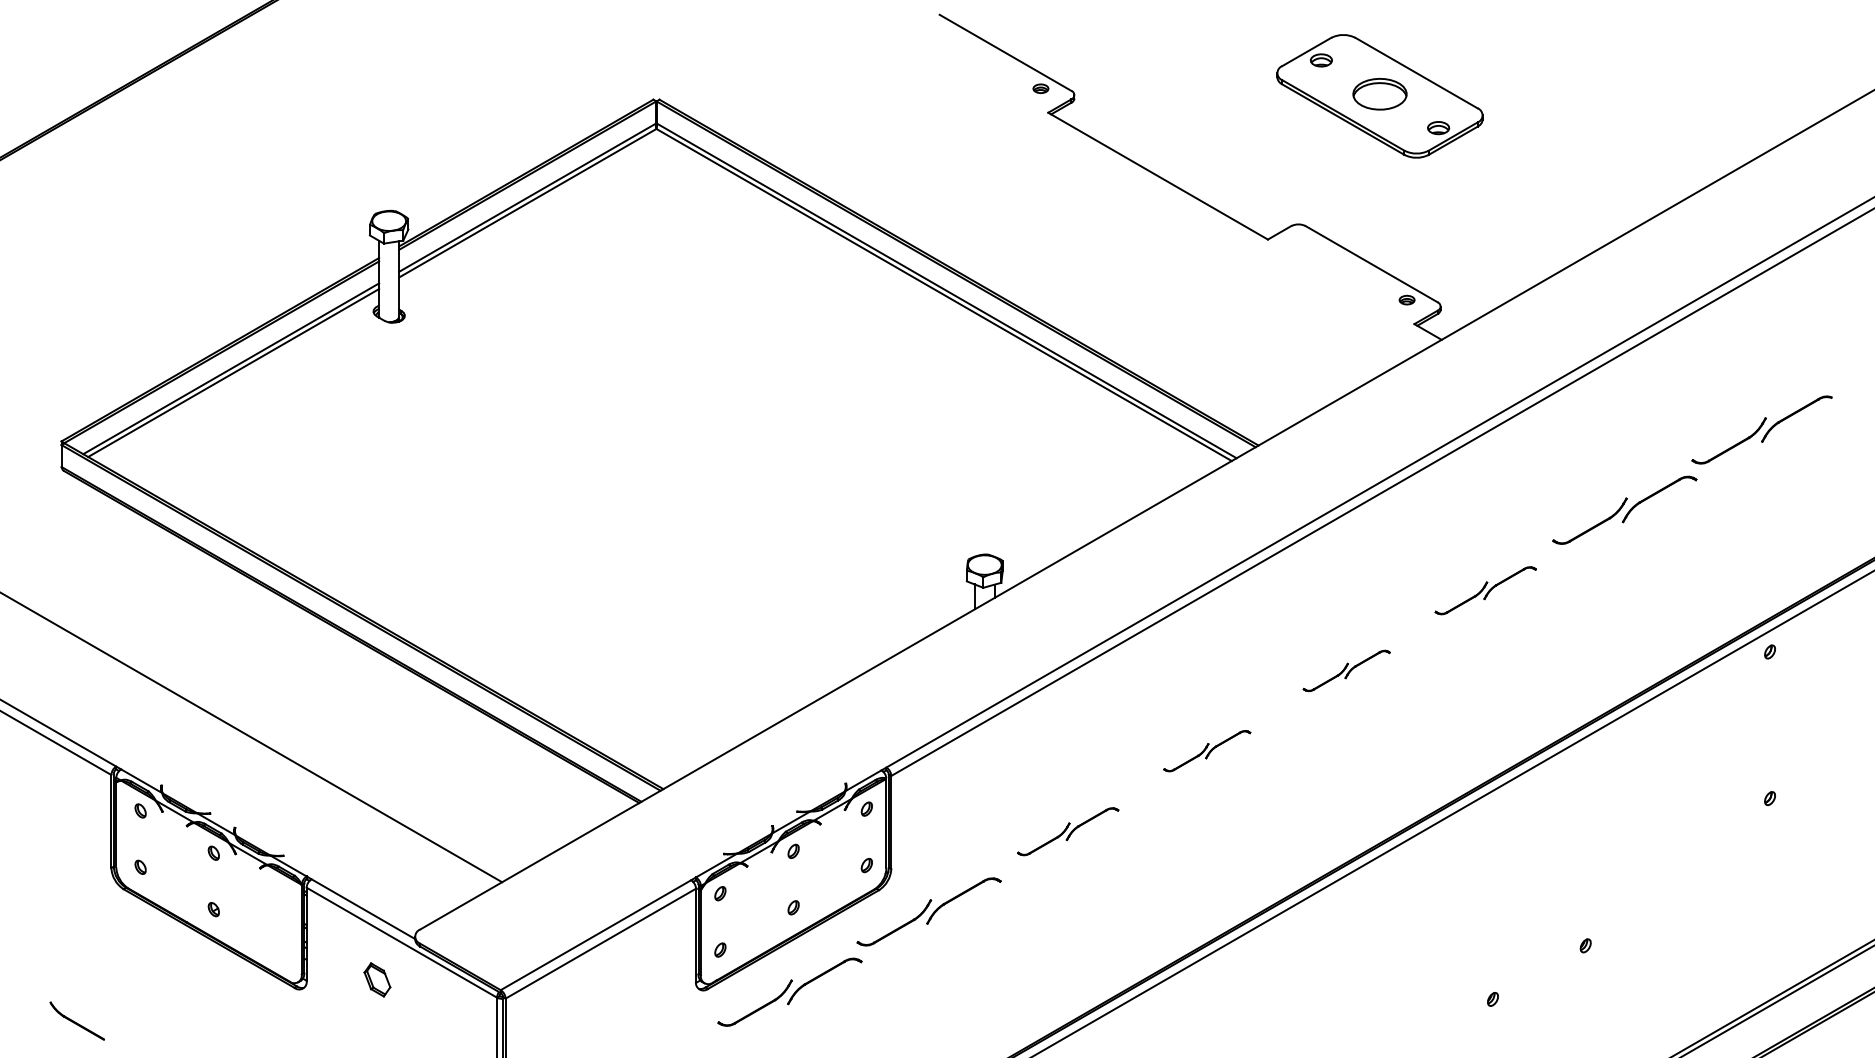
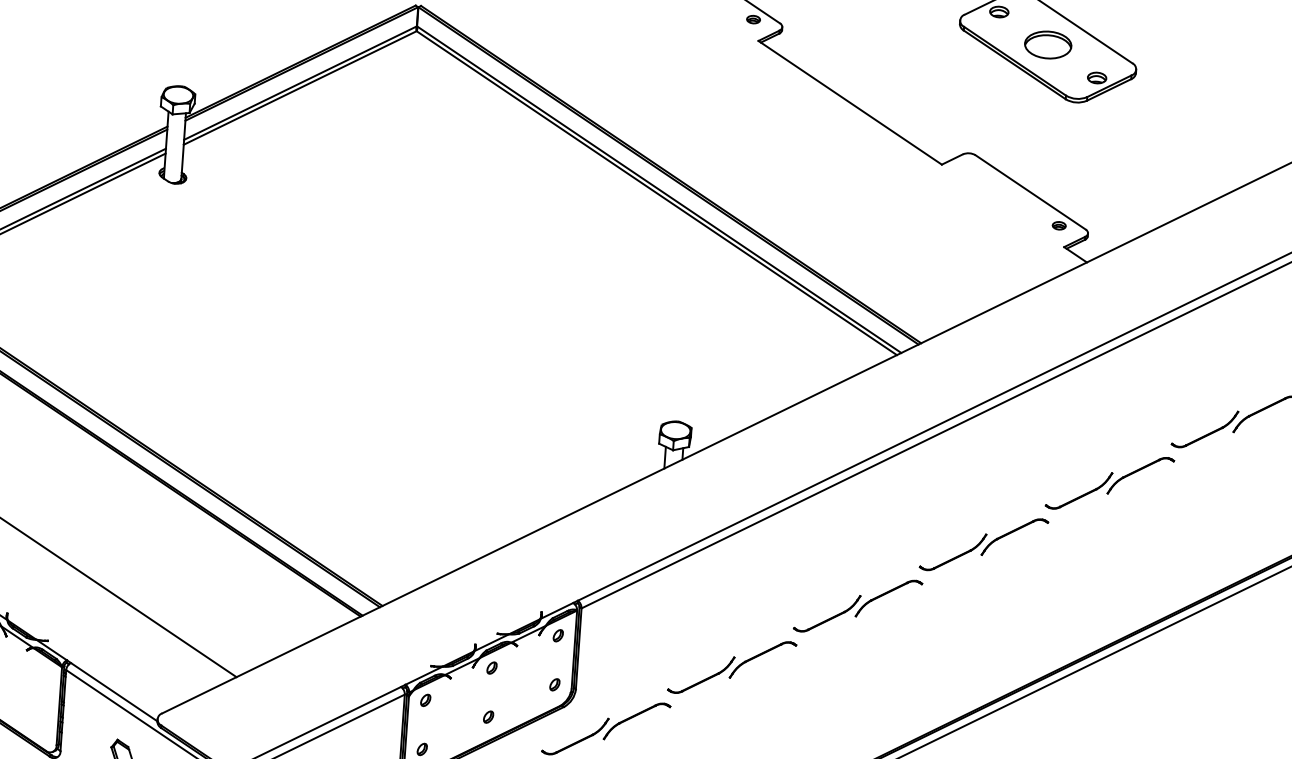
part: (1485, 590) -> (1109, 483), size x1.43
part: (1346, 670) -> (984, 544), size x1.67
part: (1206, 750) -> (857, 605), size x1.67
part: (1067, 831) -> (731, 667), size x1.43

